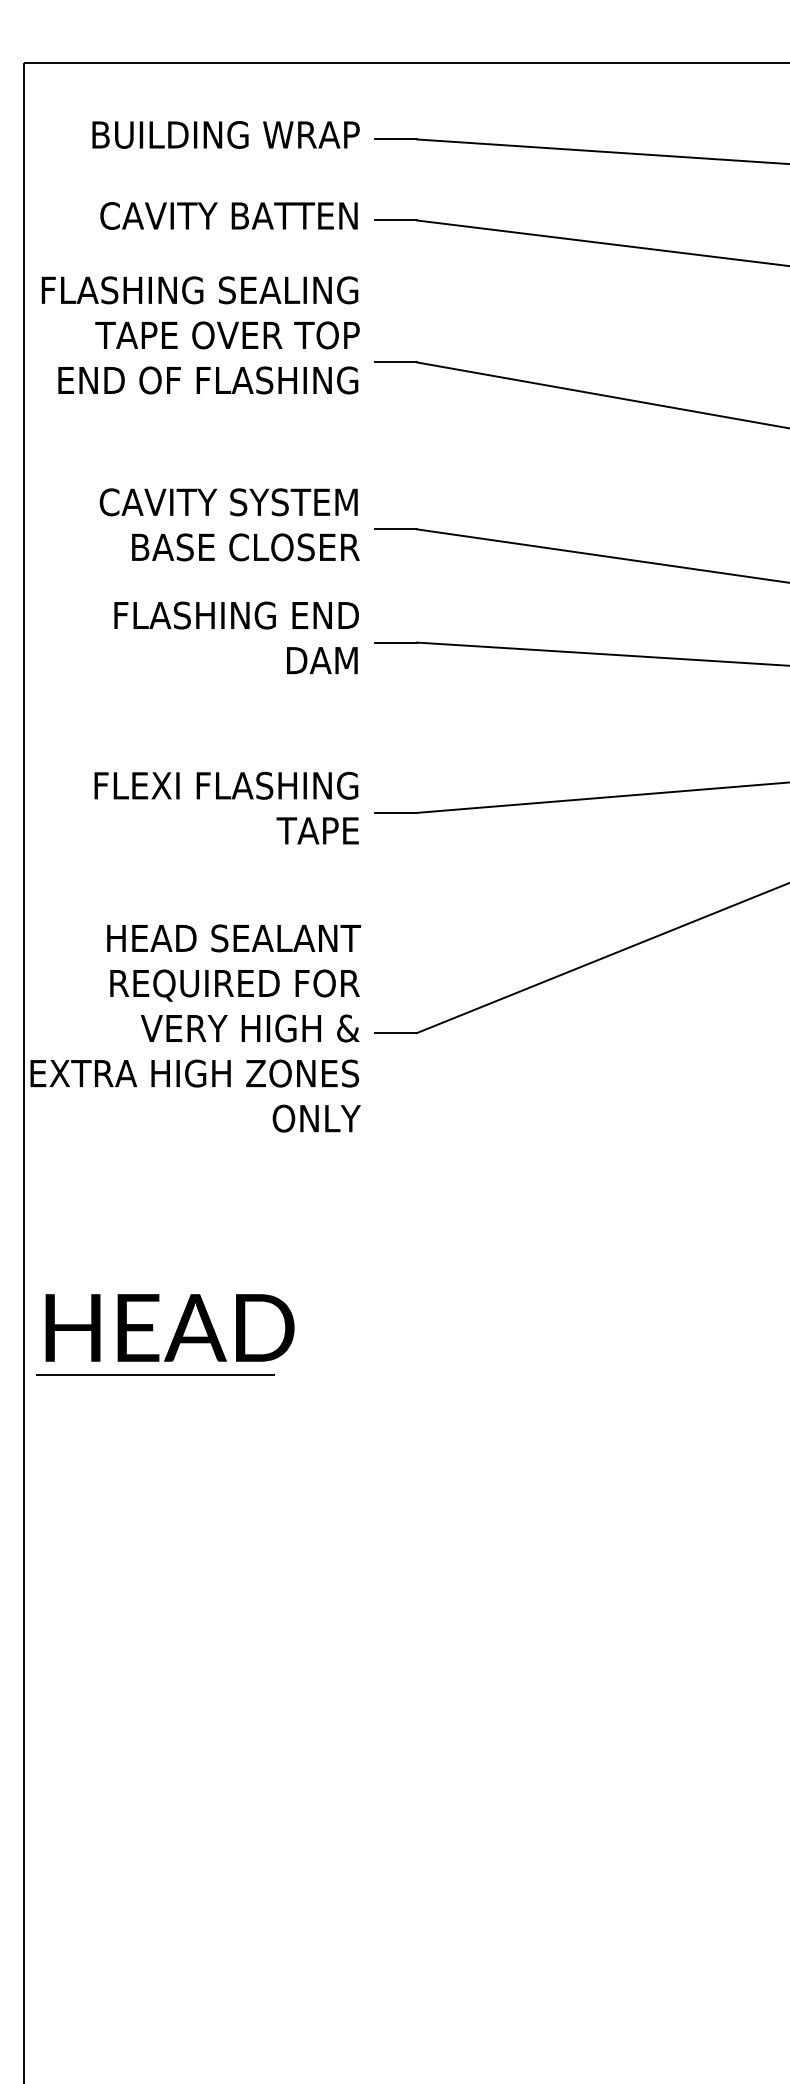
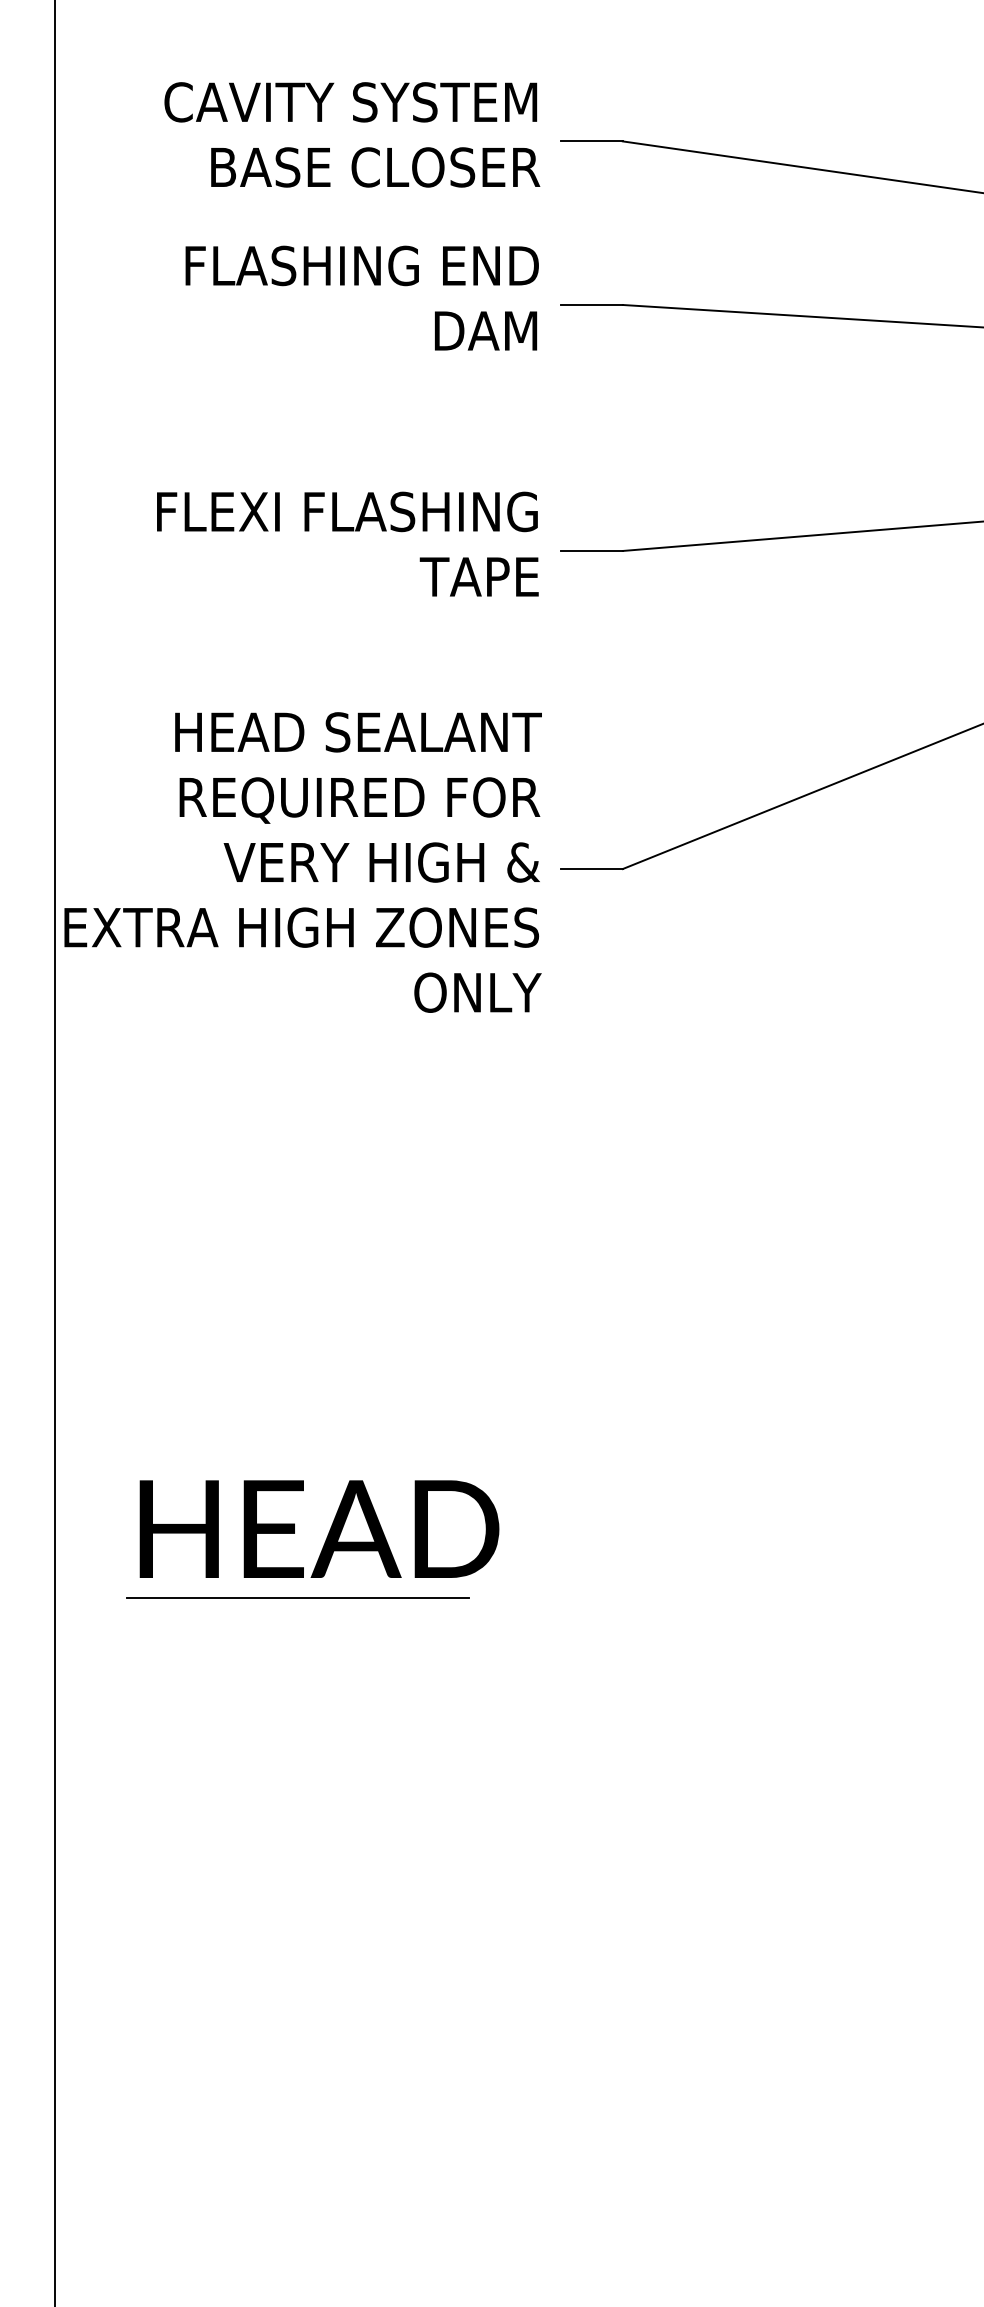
part: (173, 1337) -> (324, 1542), moved

